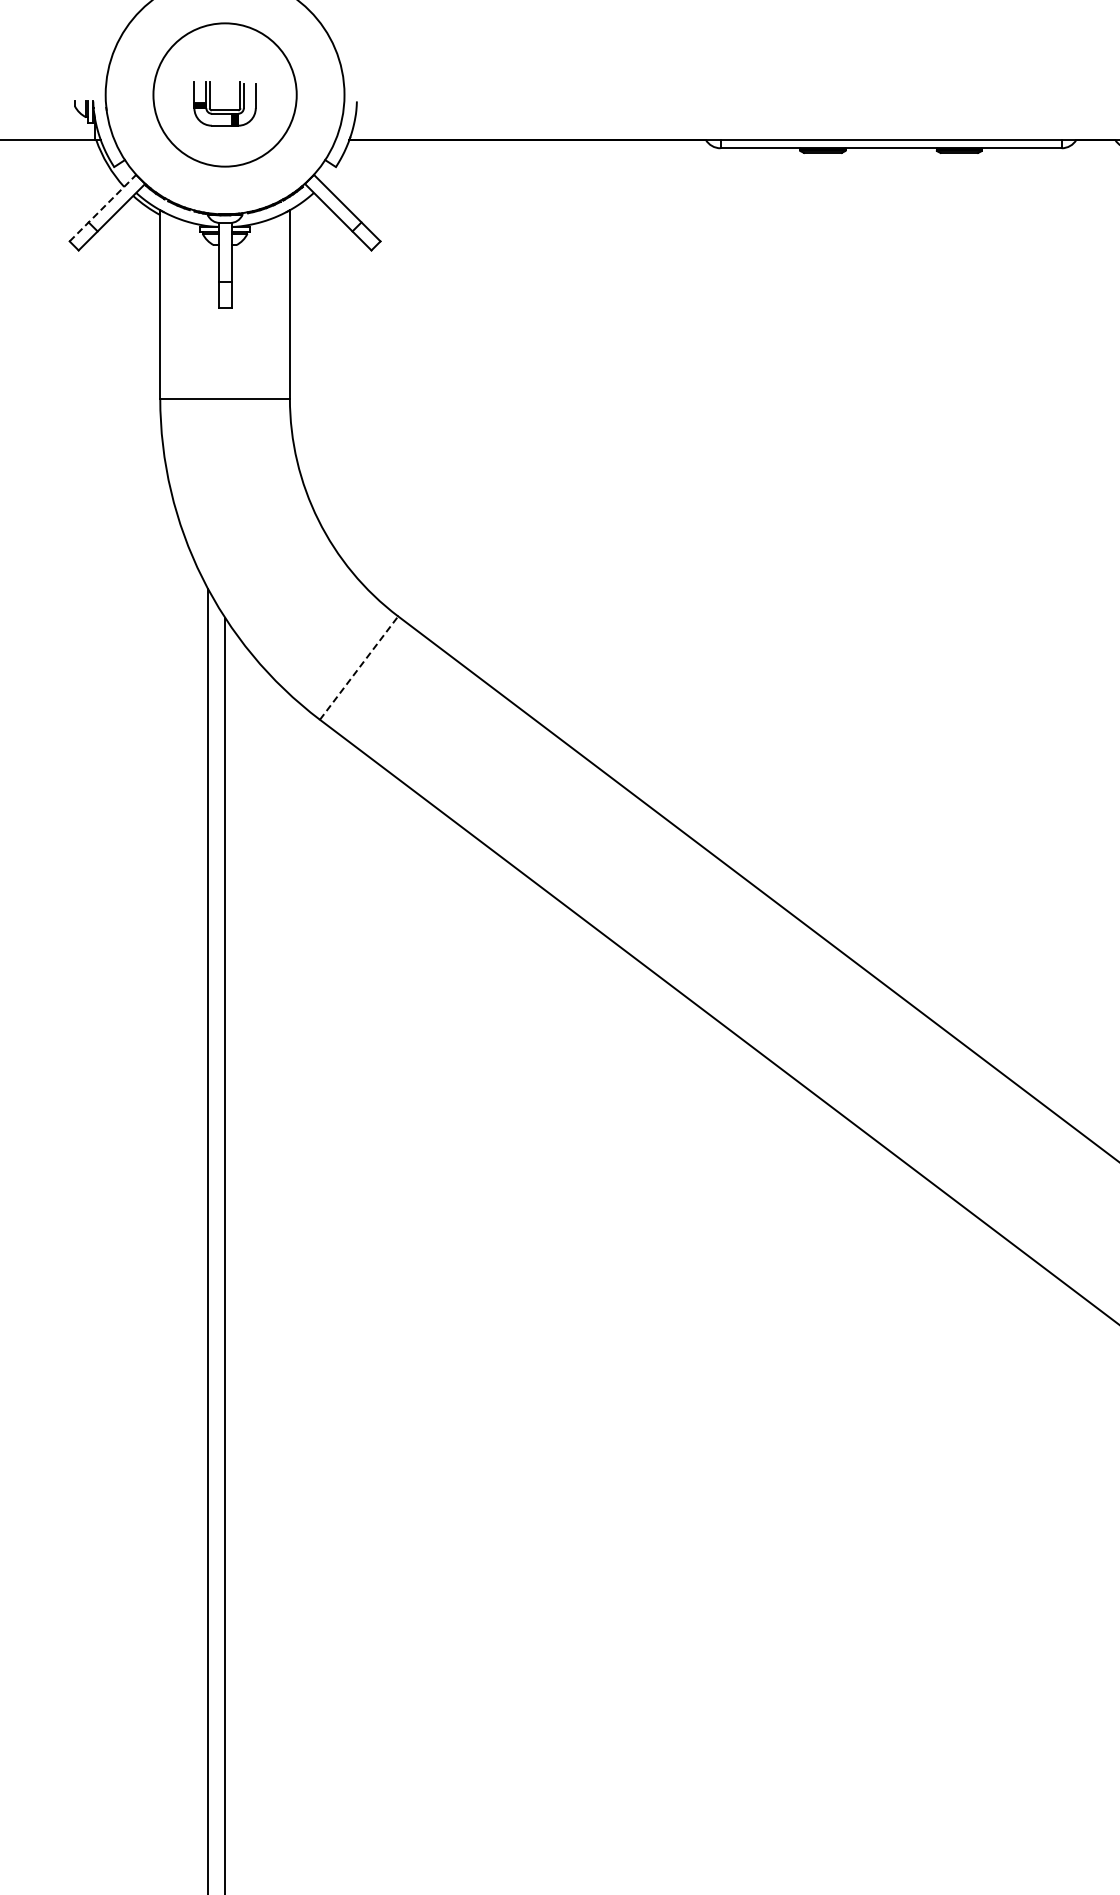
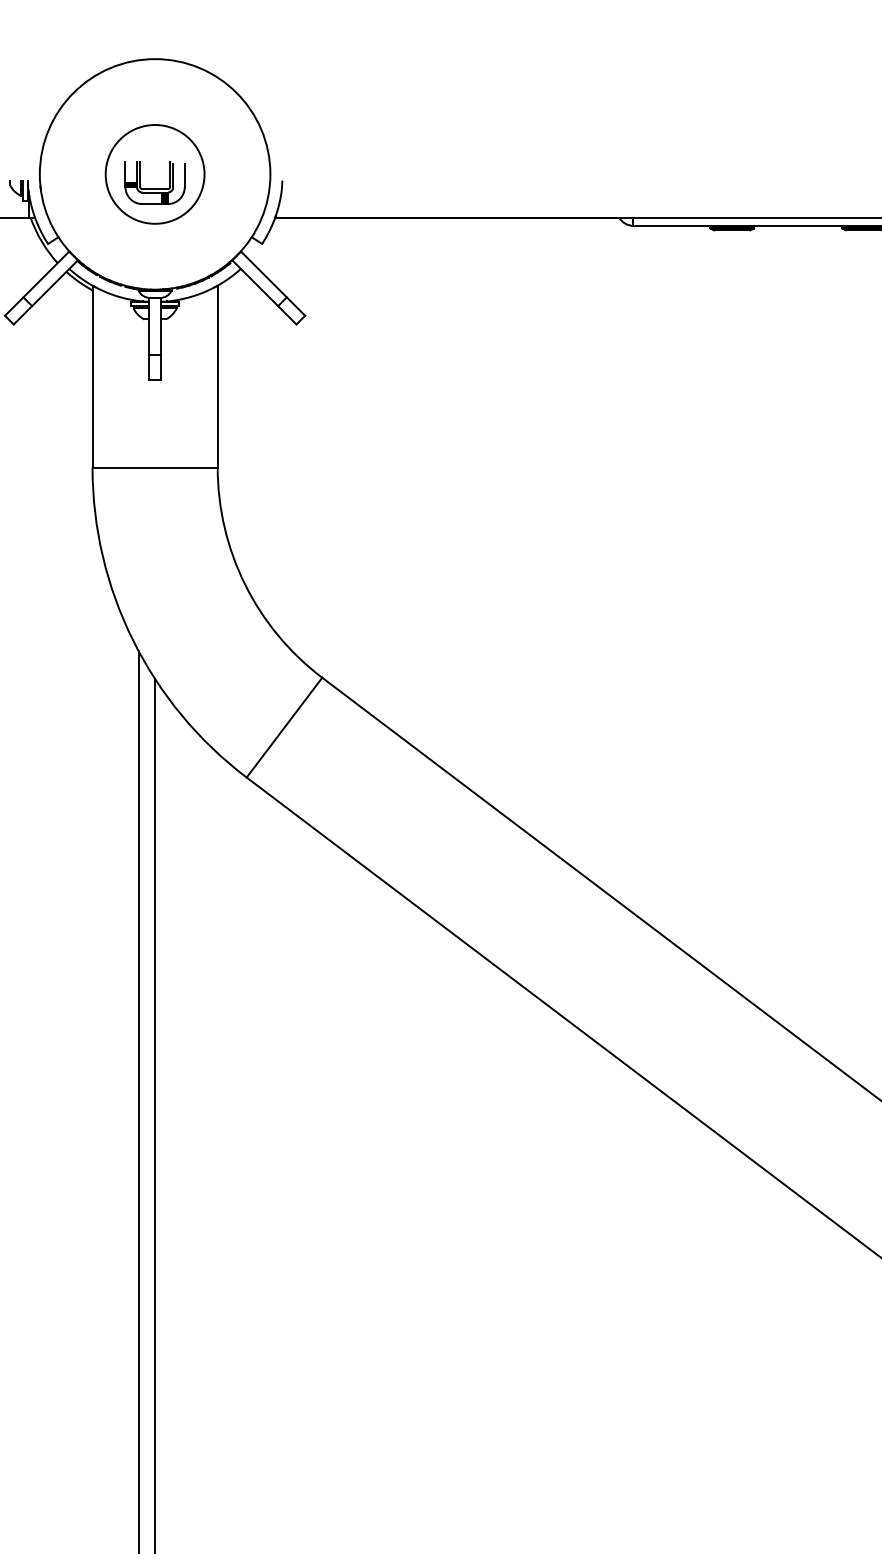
circle: (224, 94) -> (154, 173), size x0.71
line: (103, 207) -> (37, 283), dashed -> solid
line: (359, 668) -> (284, 728), dashed -> solid

